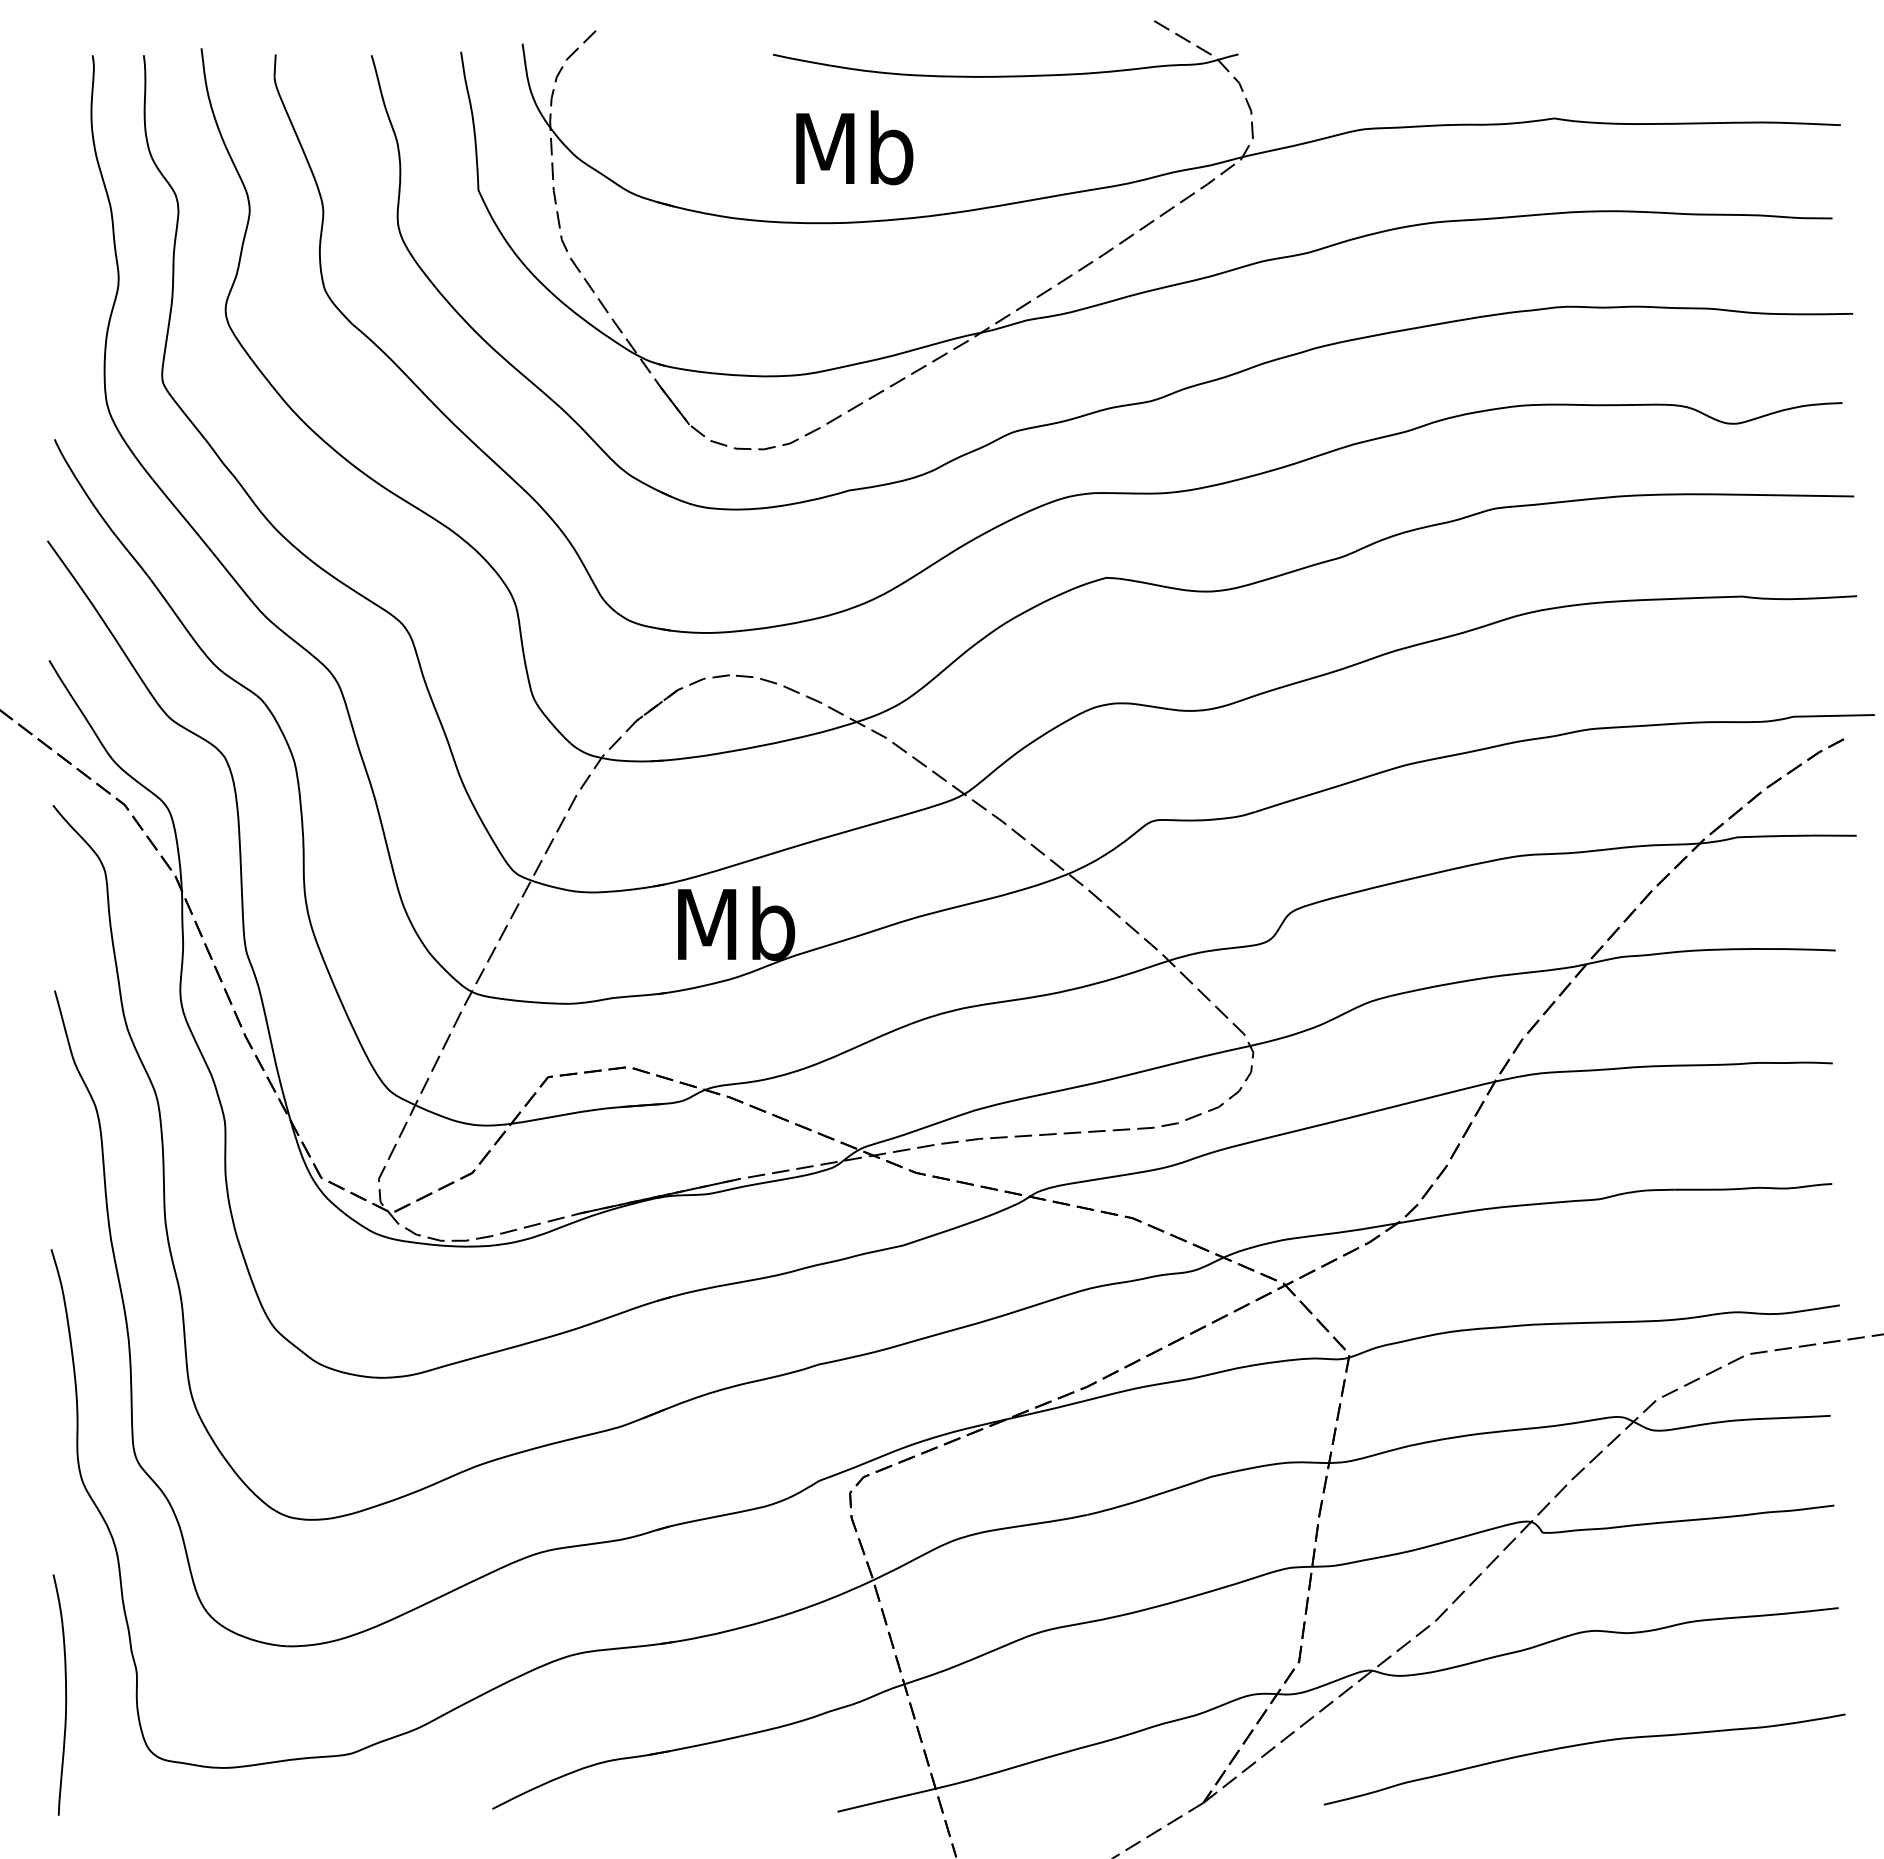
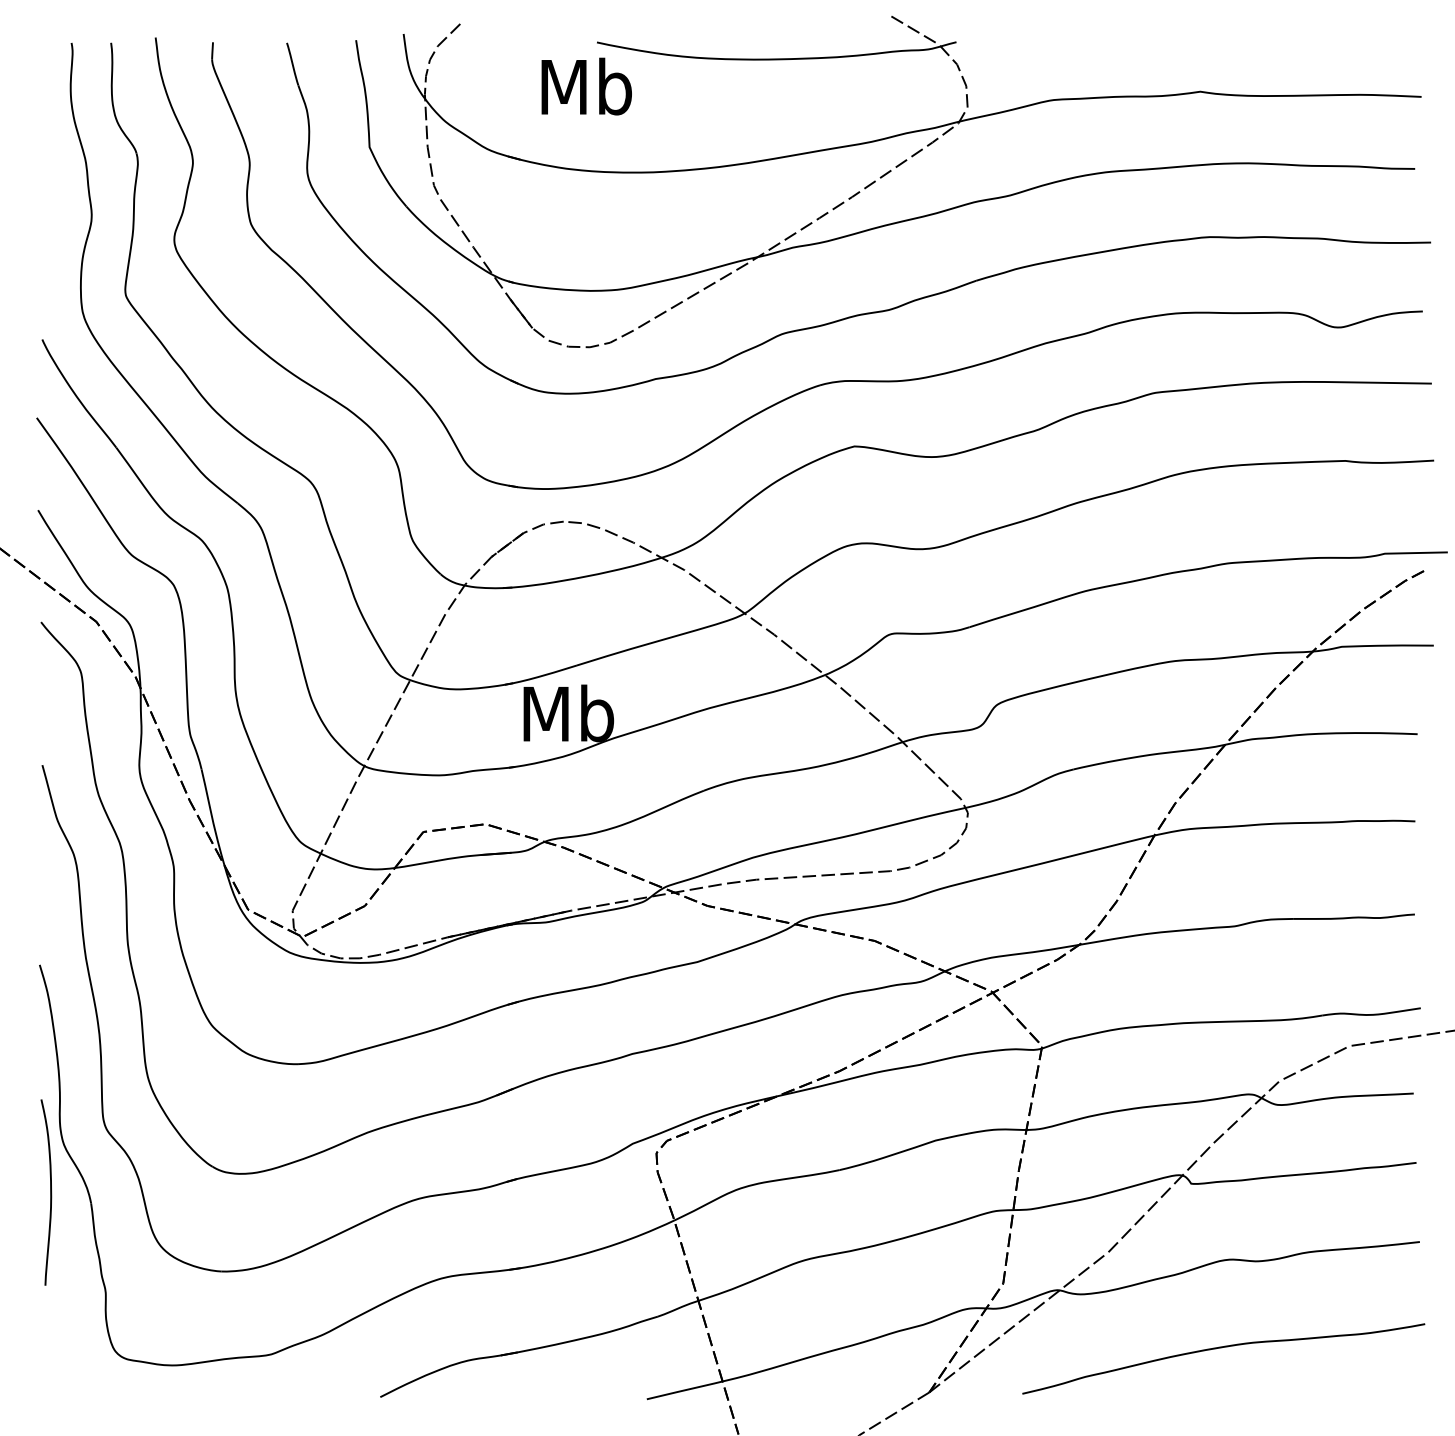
text: (854, 147) -> (586, 86), moved
curve: (65, 1694) -> (50, 1192), moved

